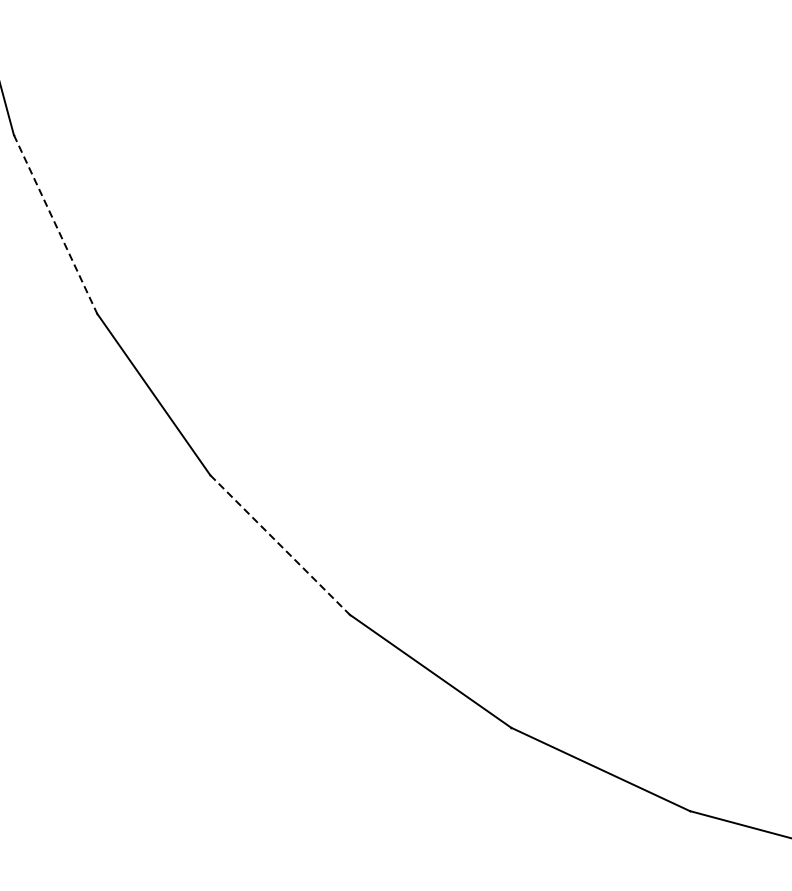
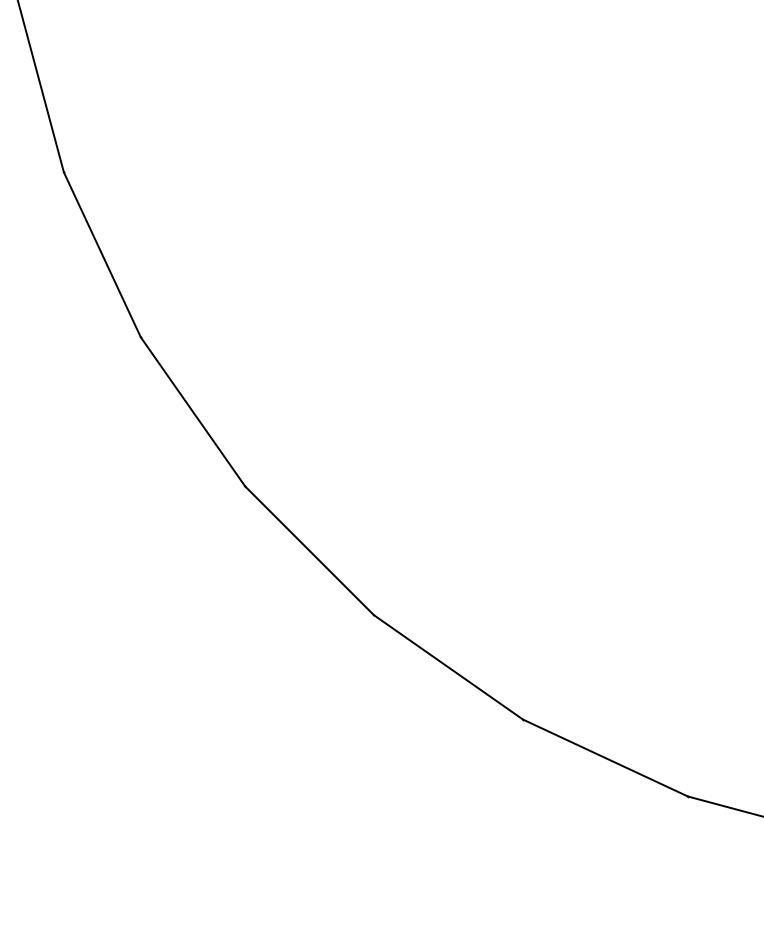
line: (55, 225) -> (102, 255), dashed -> solid
line: (279, 545) -> (309, 551), dashed -> solid

